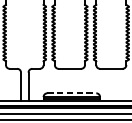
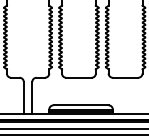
line: (72, 93) -> (81, 105), dashed -> solid

